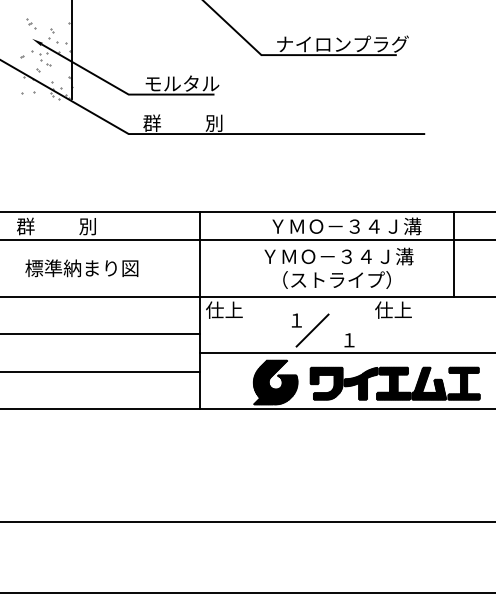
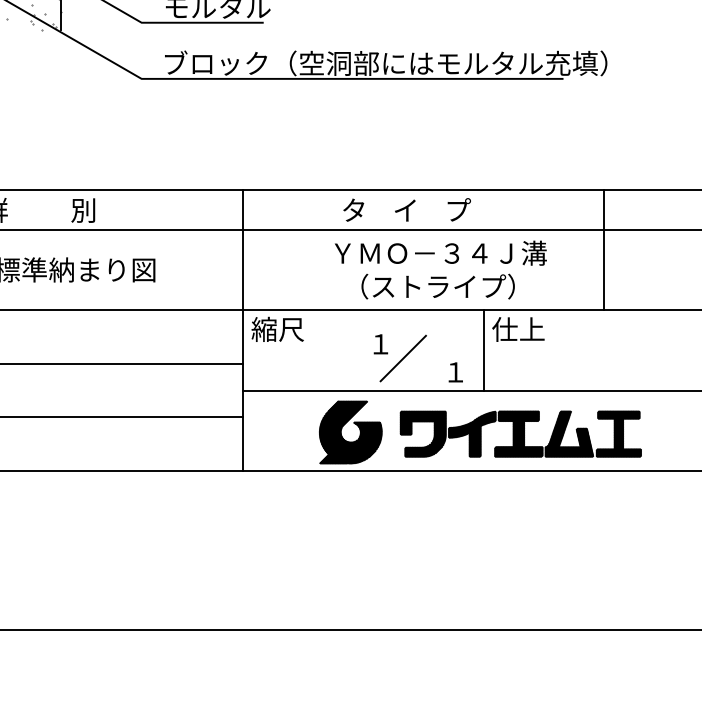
text: (299, 123) -> (384, 63), 群          別 -> ブロック（空洞部にはモルタル充填）
text: (345, 226) -> (450, 210), ＹＭＯ－３４Ｊ溝 -> タ    イ    プ
text: (224, 309) -> (277, 328), 仕上 -> 縮尺
line: (368, 324) -> (482, 349), added

